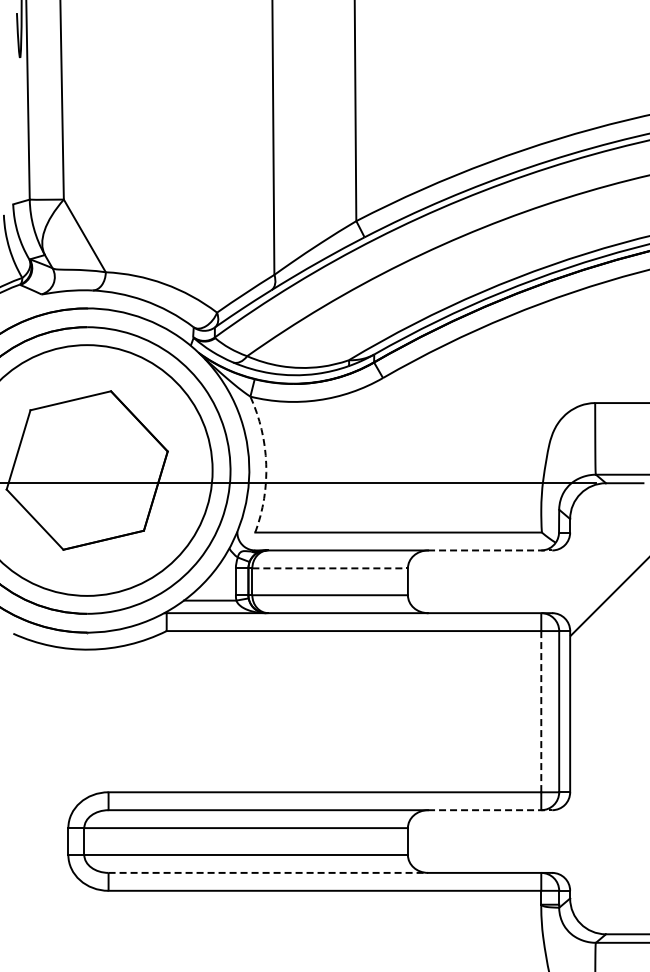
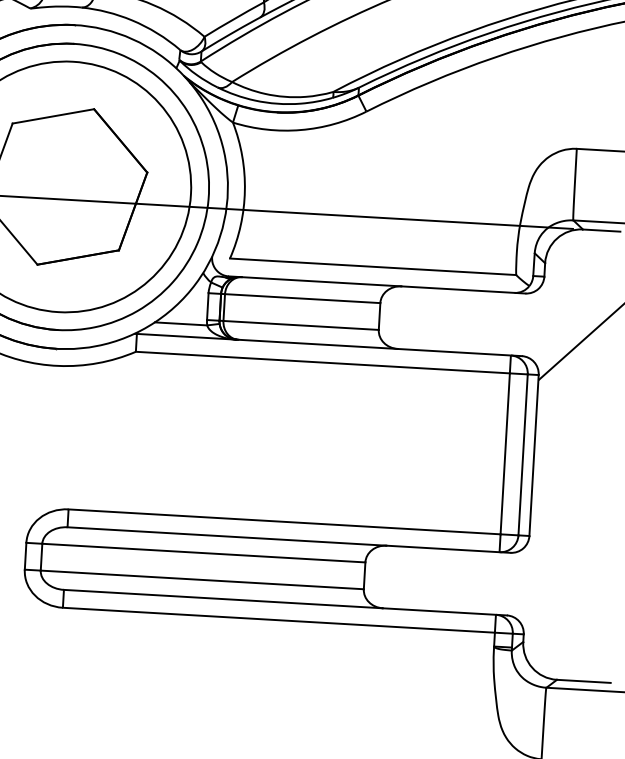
arc: (266, 464) -> (245, 191), dashed -> solid
line: (490, 550) -> (463, 290), dashed -> solid
line: (330, 568) -> (303, 298), dashed -> solid
line: (541, 711) -> (505, 453), dashed -> solid
line: (490, 810) -> (448, 549), dashed -> solid
line: (268, 872) -> (223, 598), dashed -> solid

